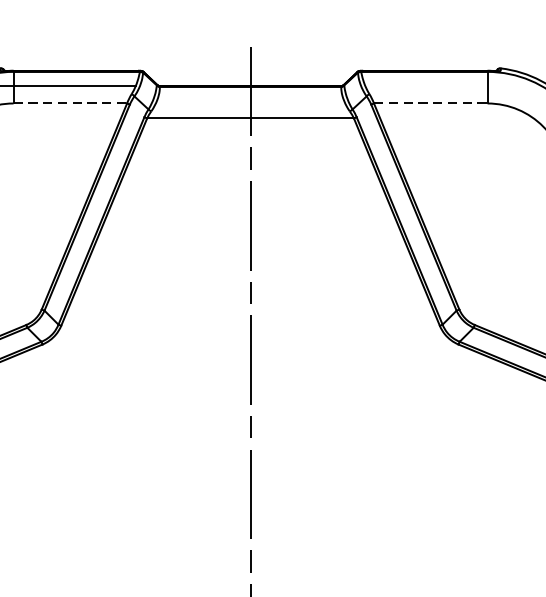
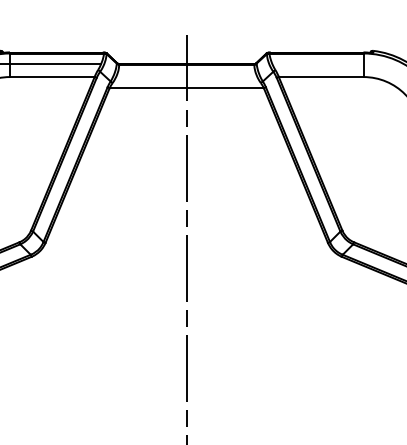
line: (70, 104) -> (52, 77), dashed -> solid
line: (431, 104) -> (321, 77), dashed -> solid

